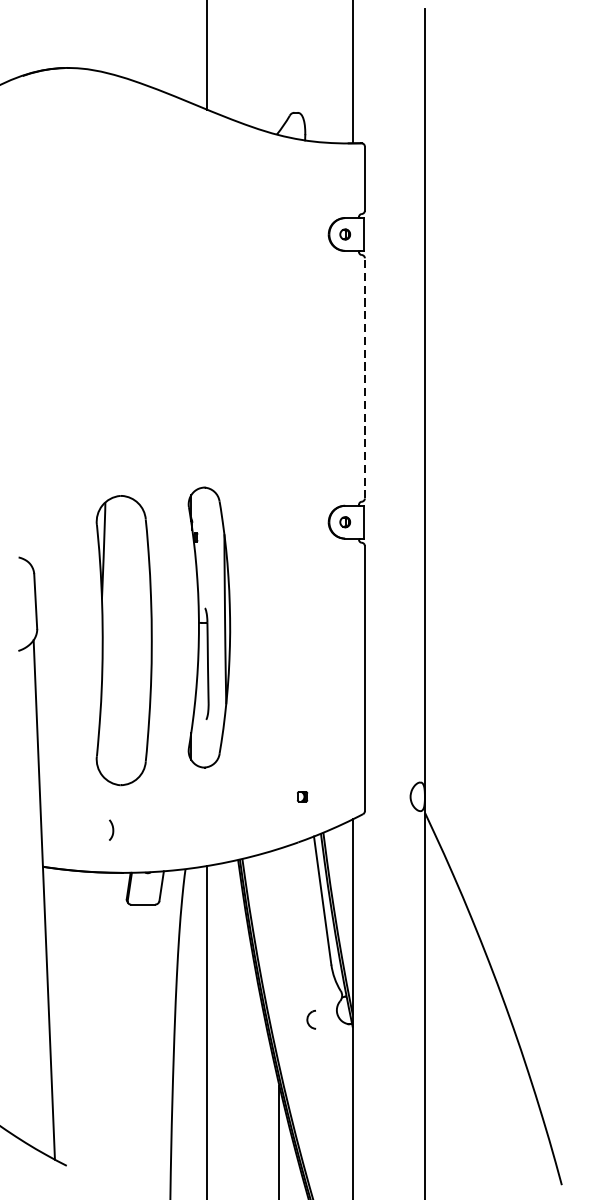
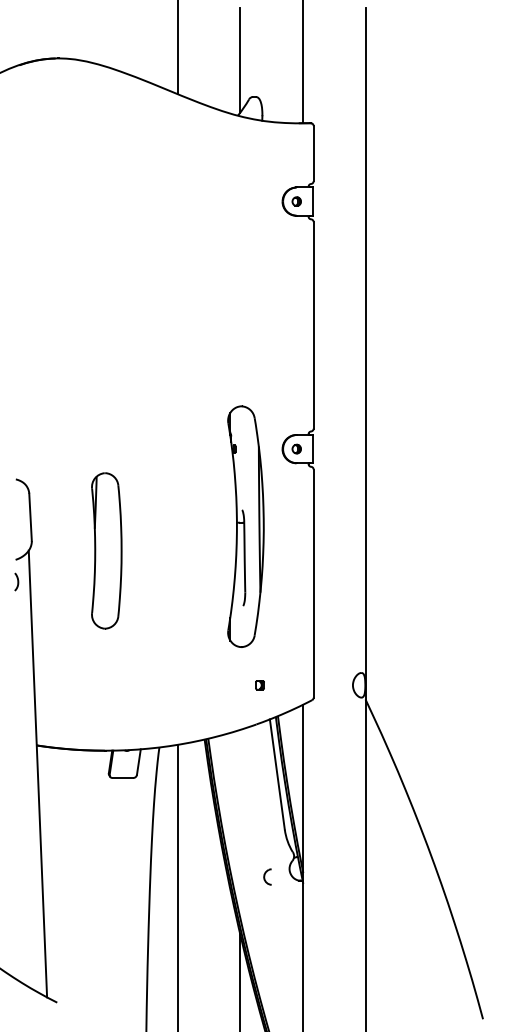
line: (279, 69) -> (240, 59), added
line: (364, 377) -> (313, 324), dashed -> solid
part: (208, 627) -> (245, 526), moved
part: (124, 640) -> (106, 550), size x0.62
curve: (112, 829) -> (17, 581), moved

